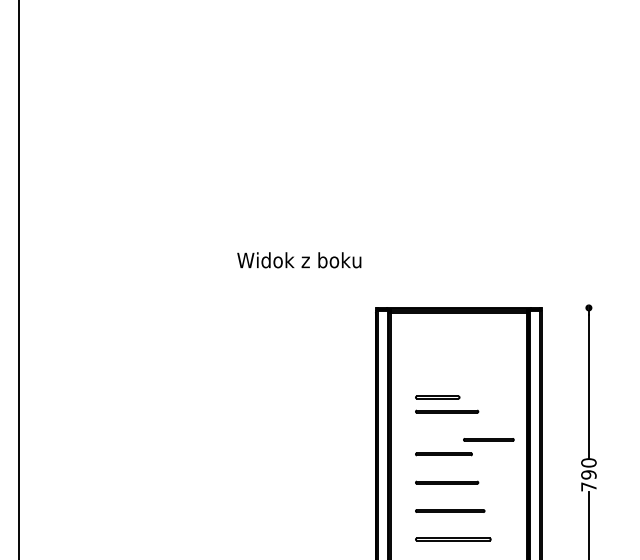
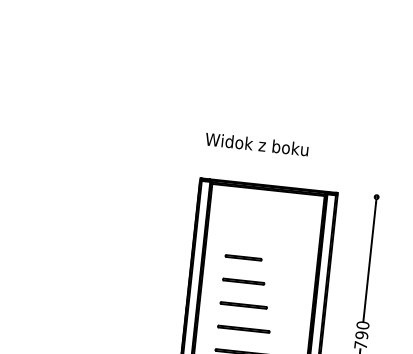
text: (299, 260) -> (257, 144), moved
line: (447, 411) -> (250, 270), removed
line: (488, 439) -> (243, 281), moved

